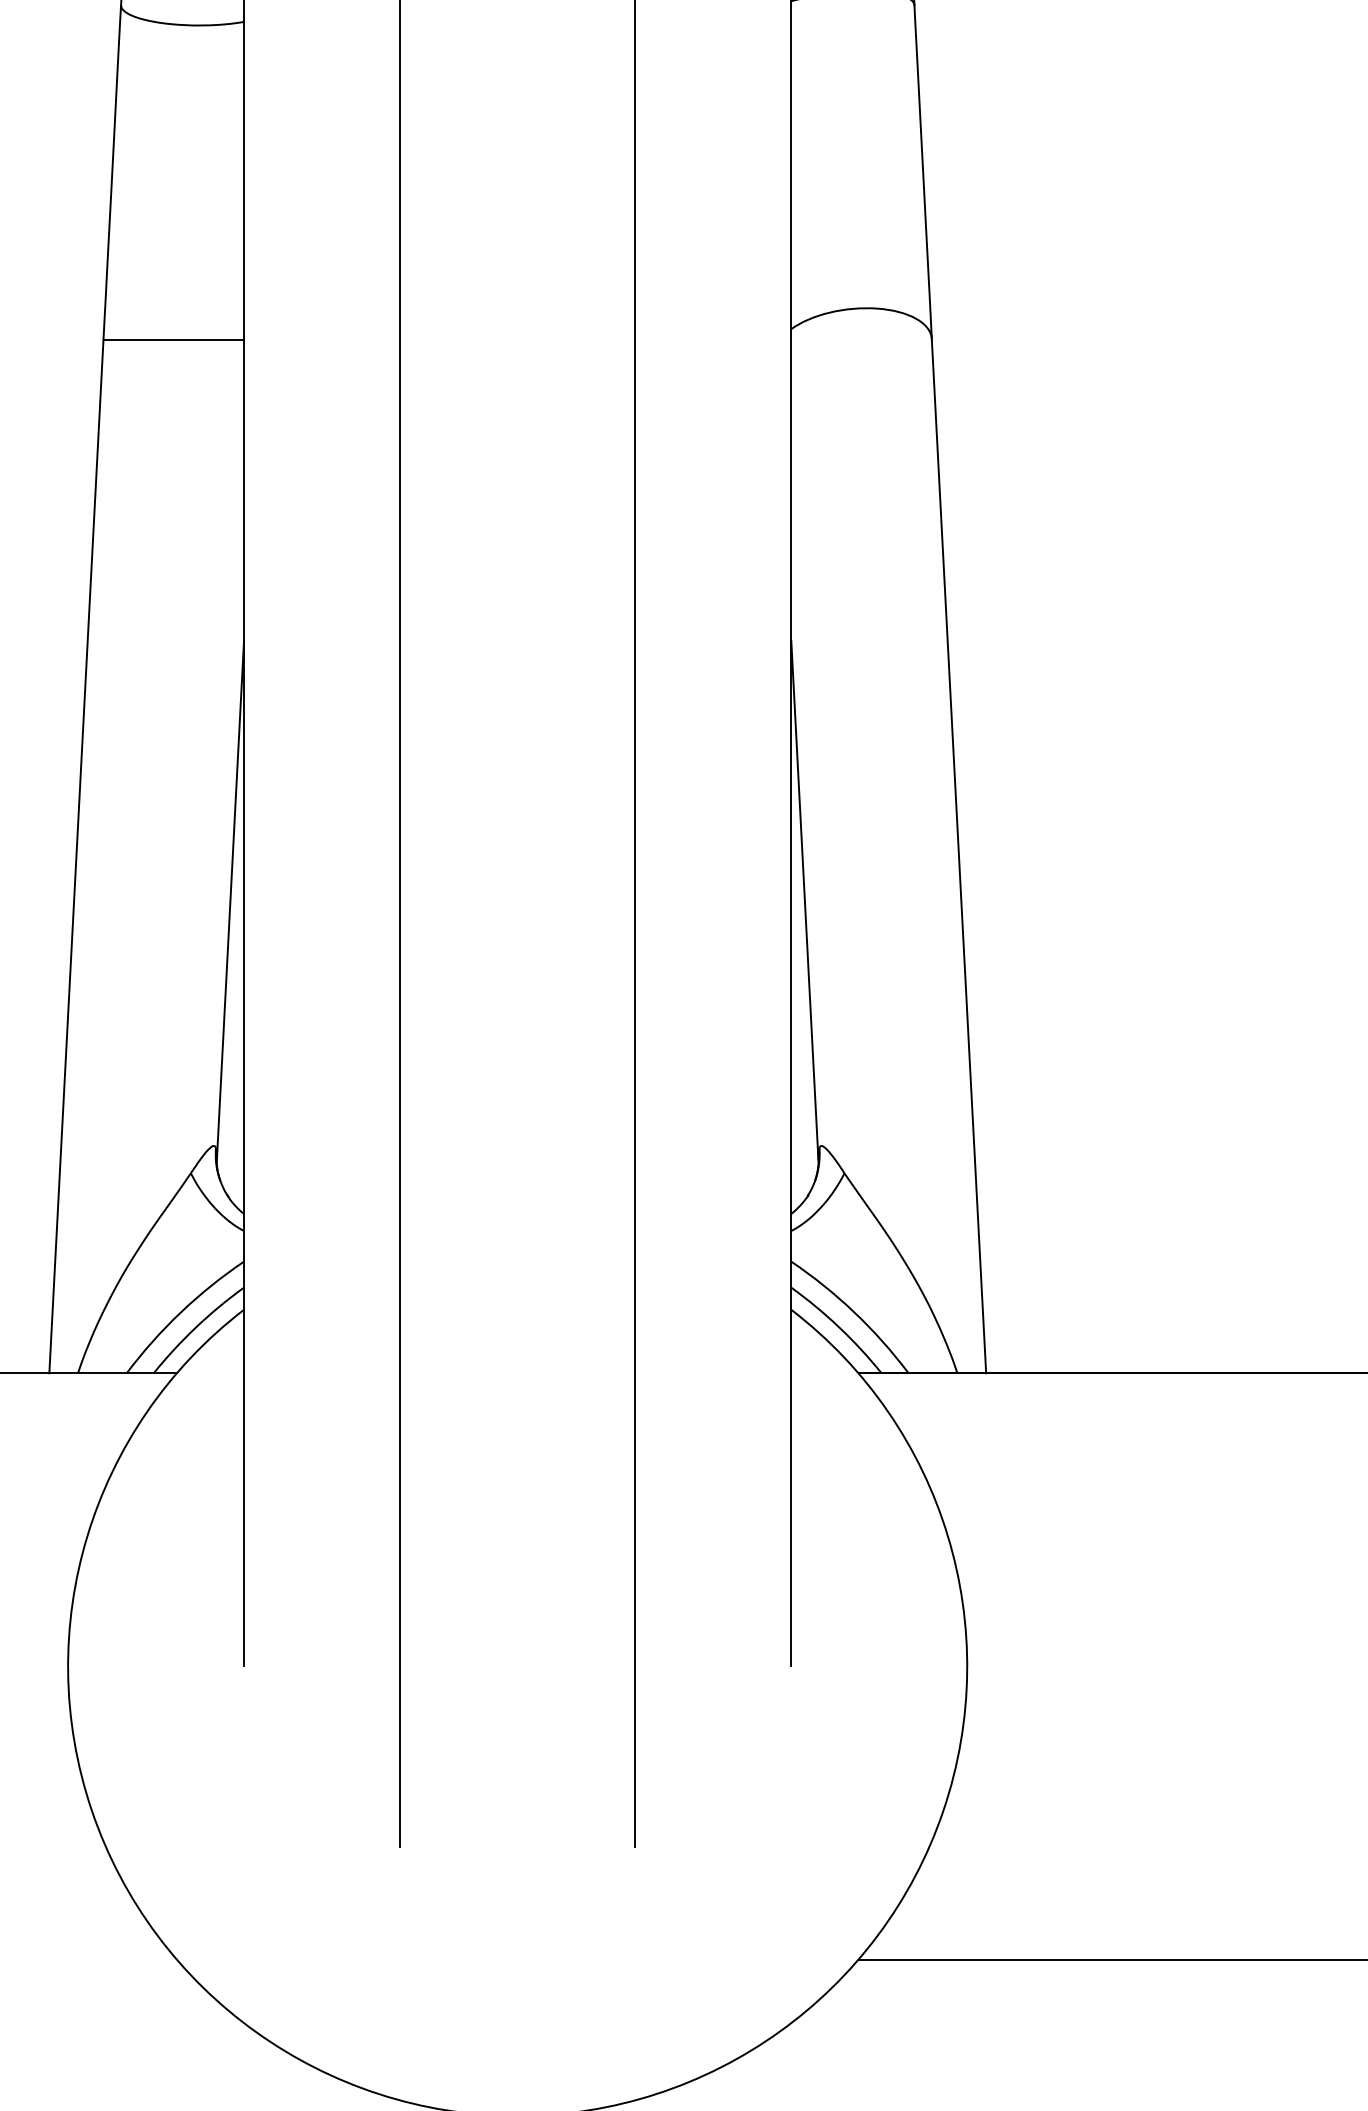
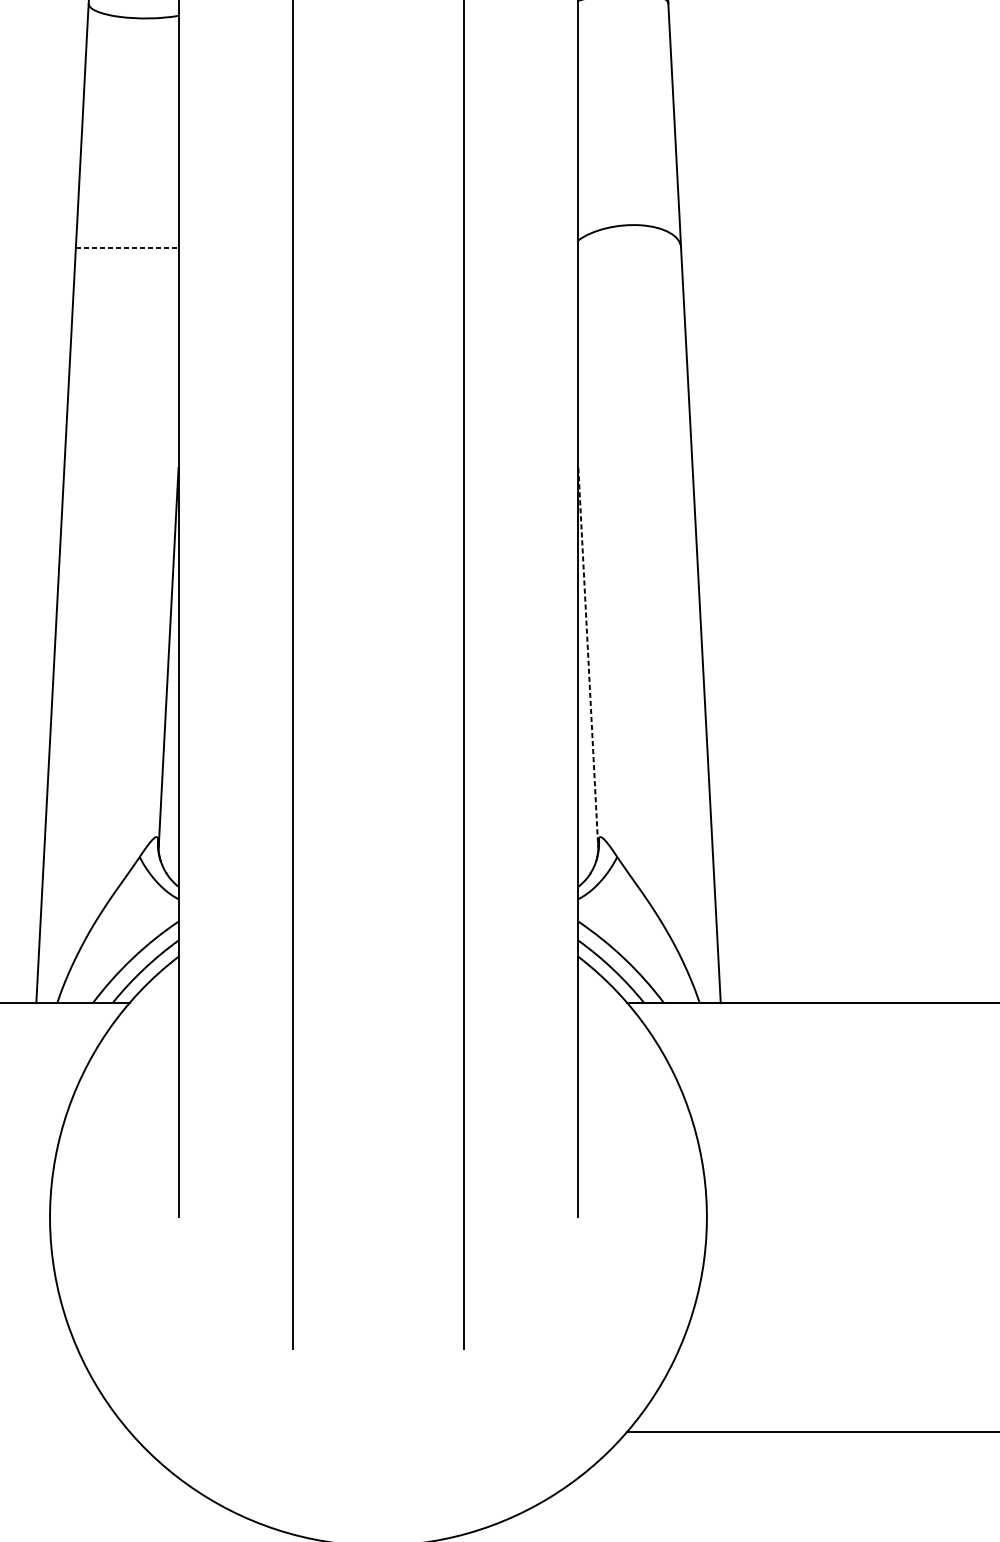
line: (174, 339) -> (127, 247), solid -> dashed
line: (804, 901) -> (588, 658), solid -> dashed

